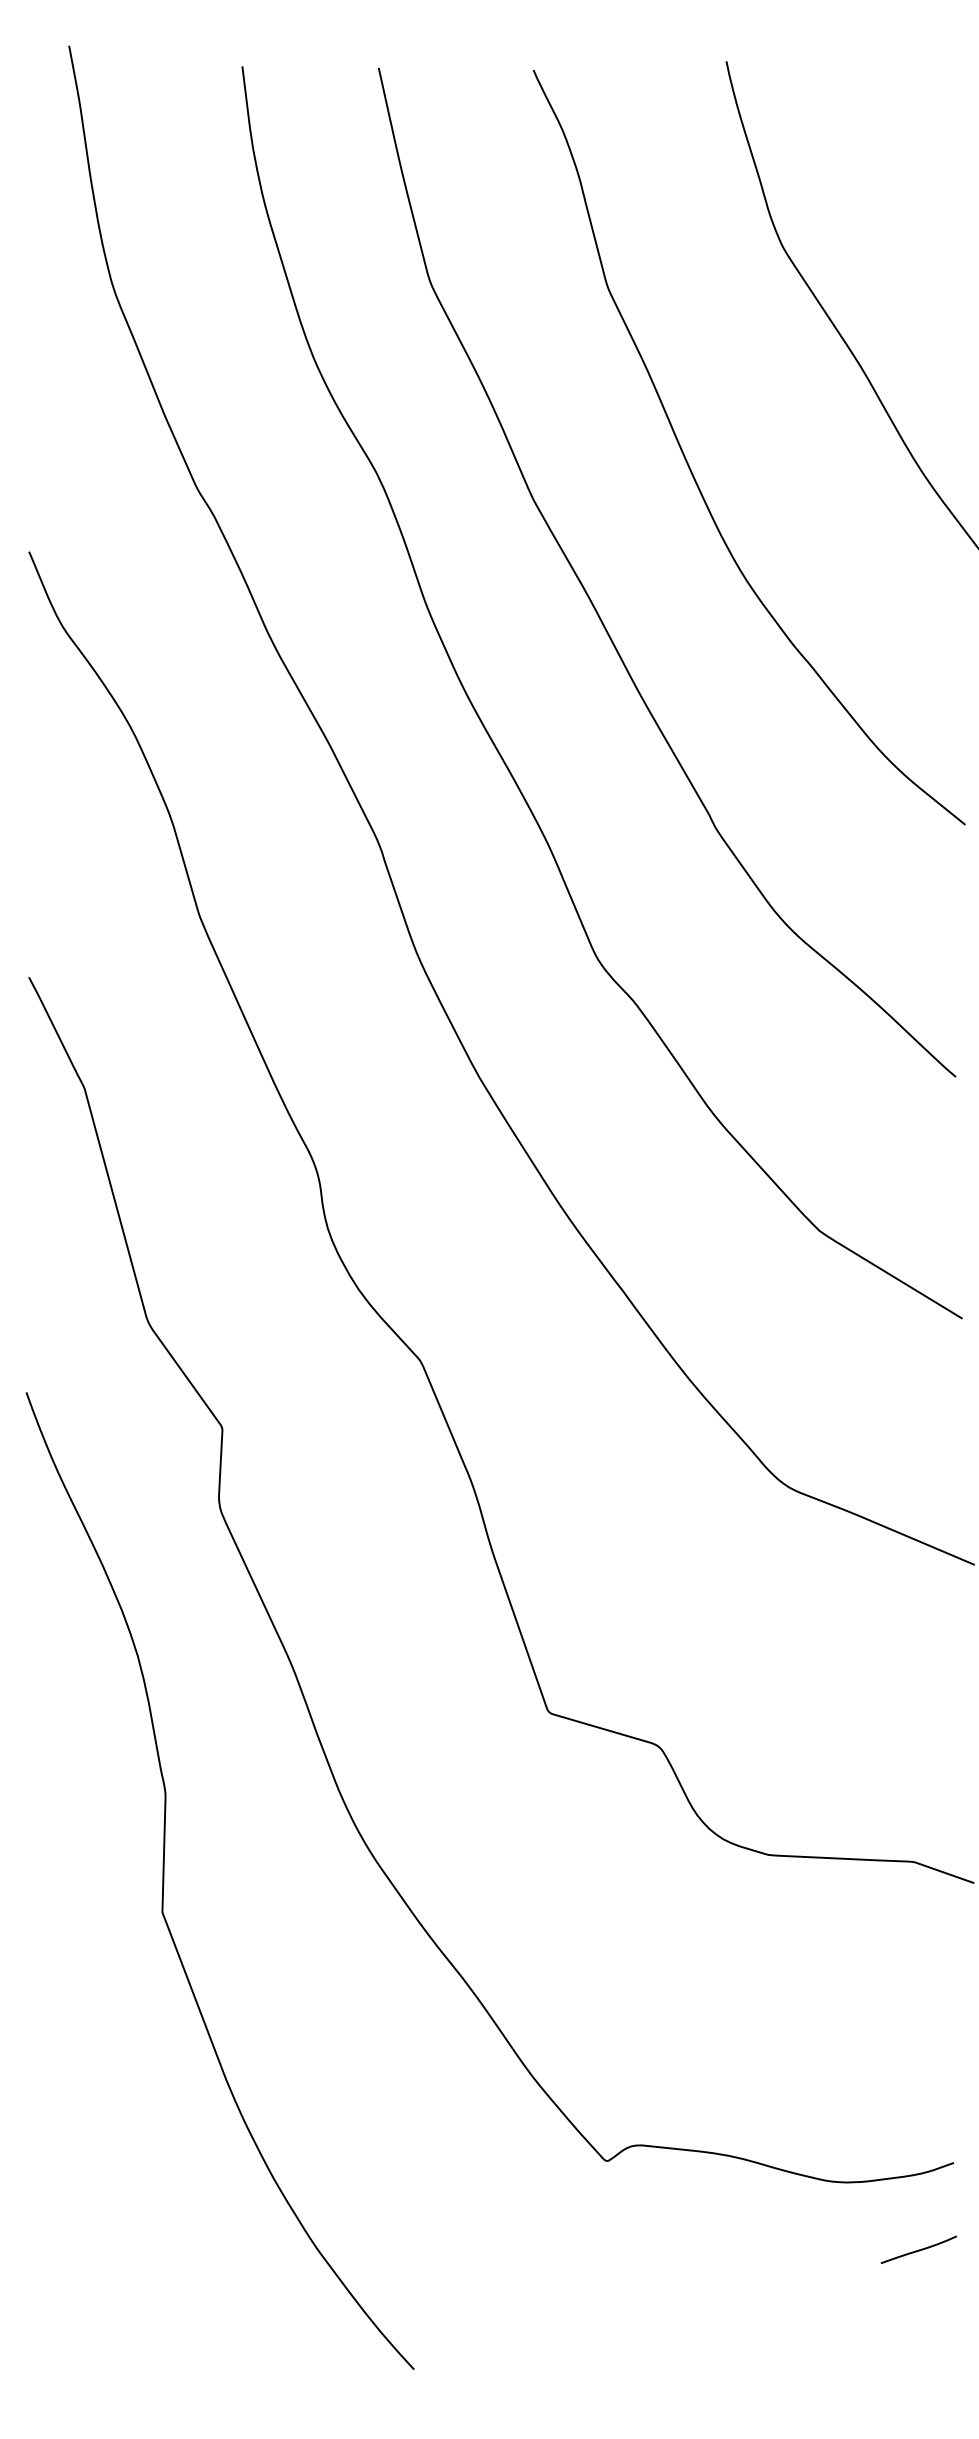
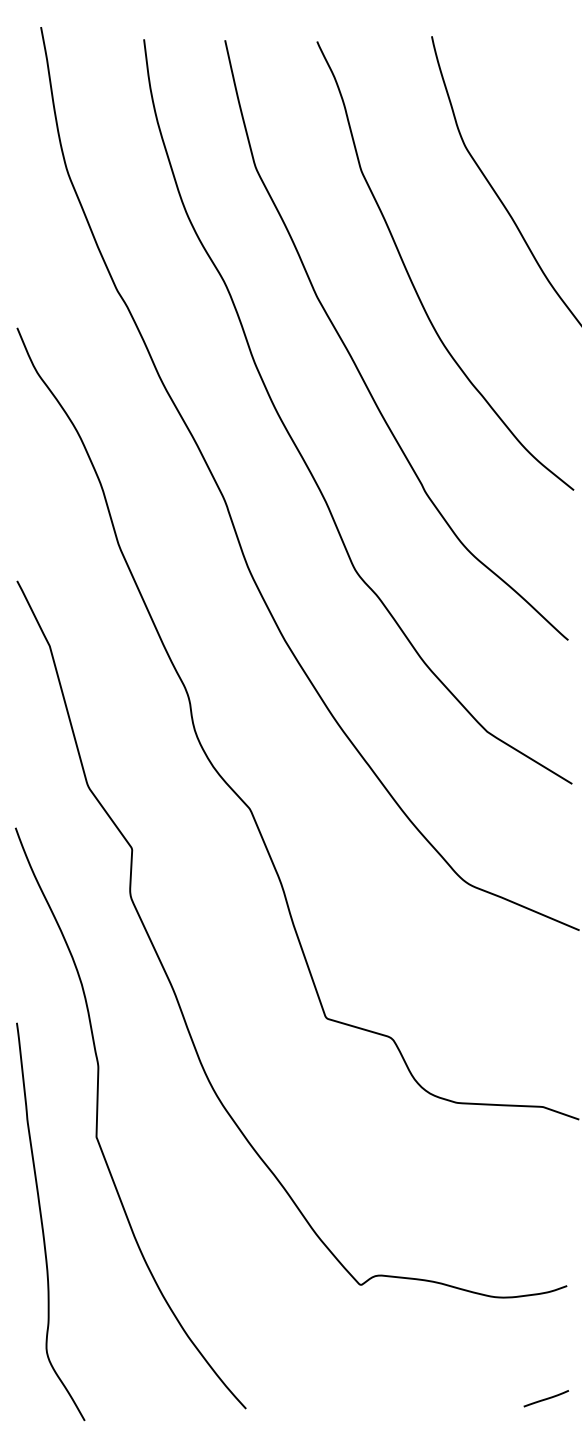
curve: (71, 2054) -> (42, 1221), added
line: (917, 2249) -> (545, 1398), moved

